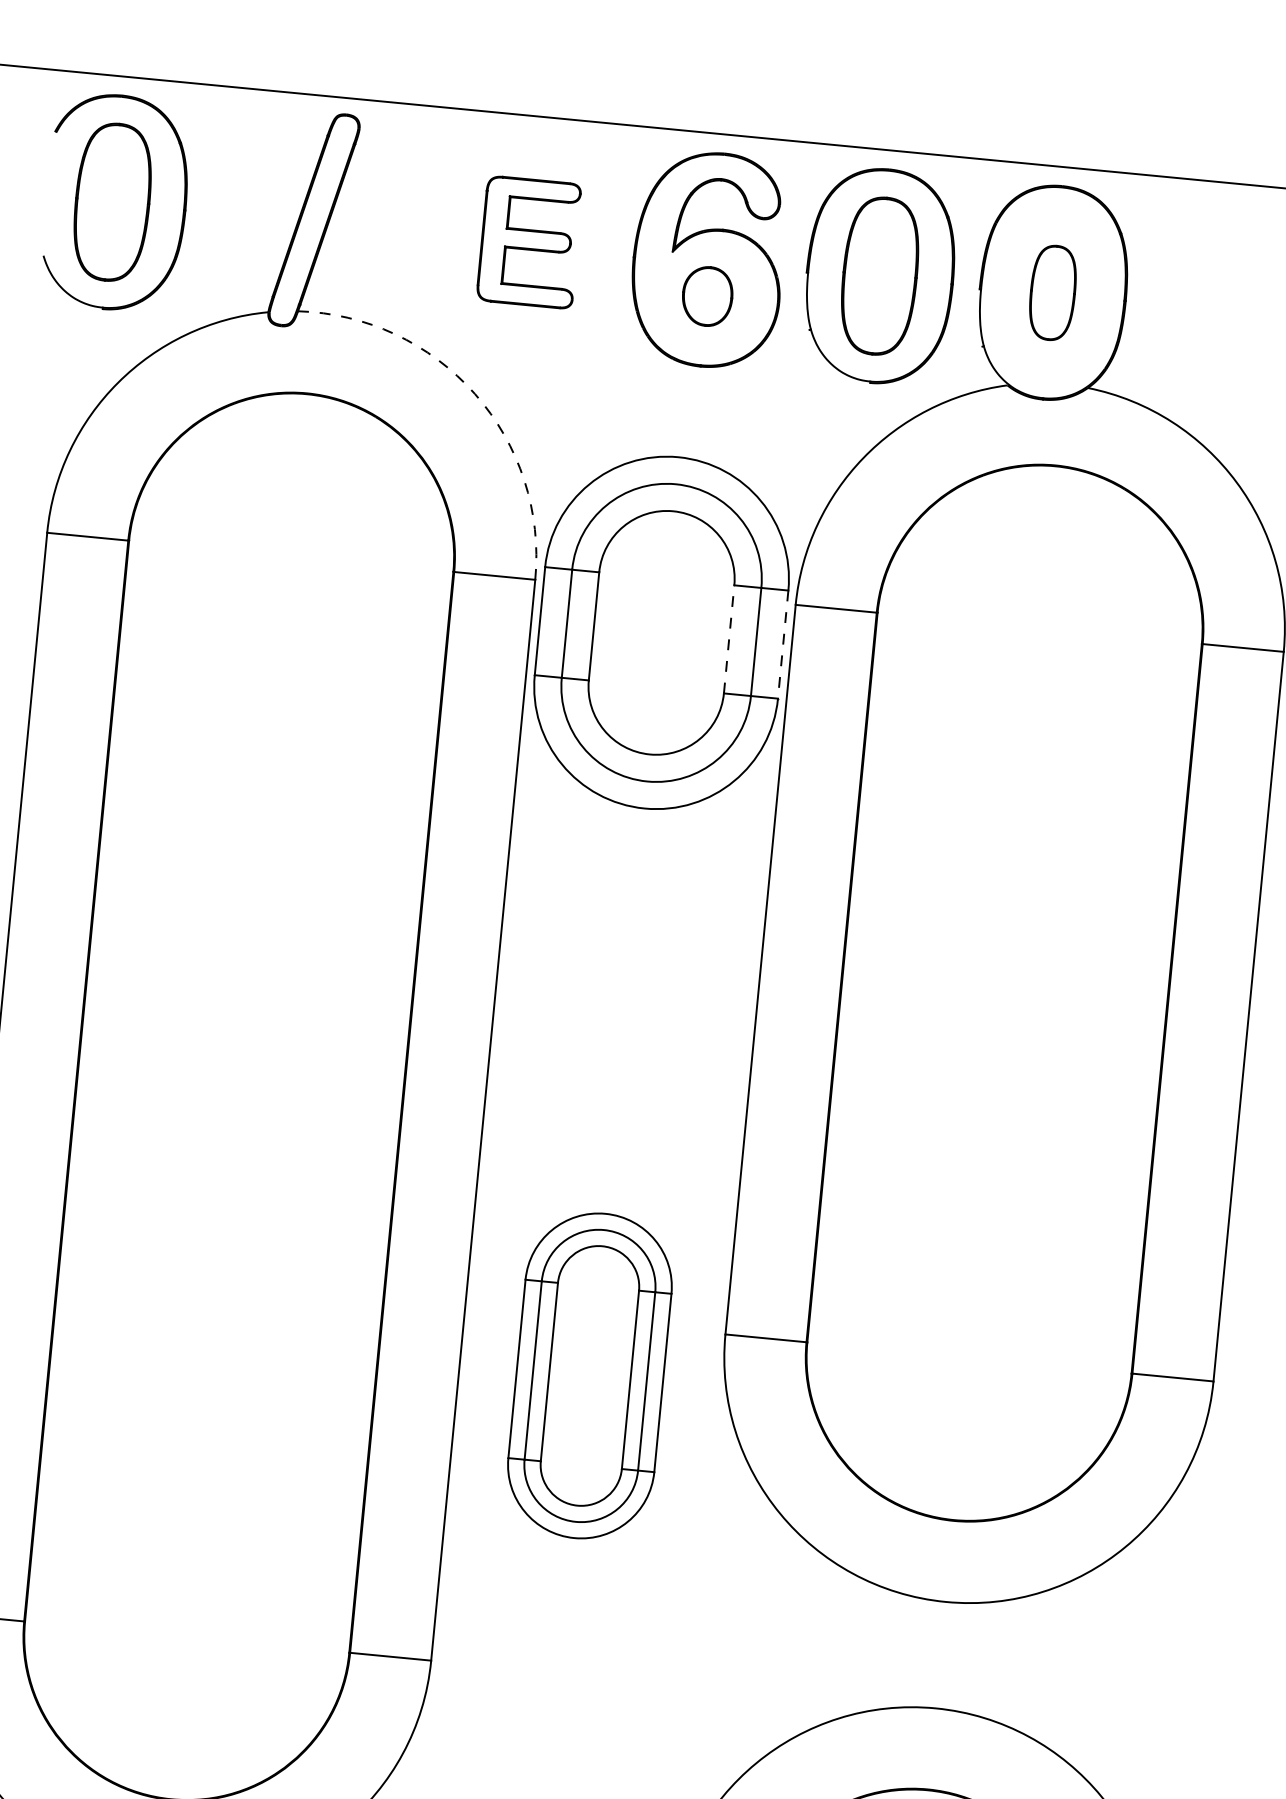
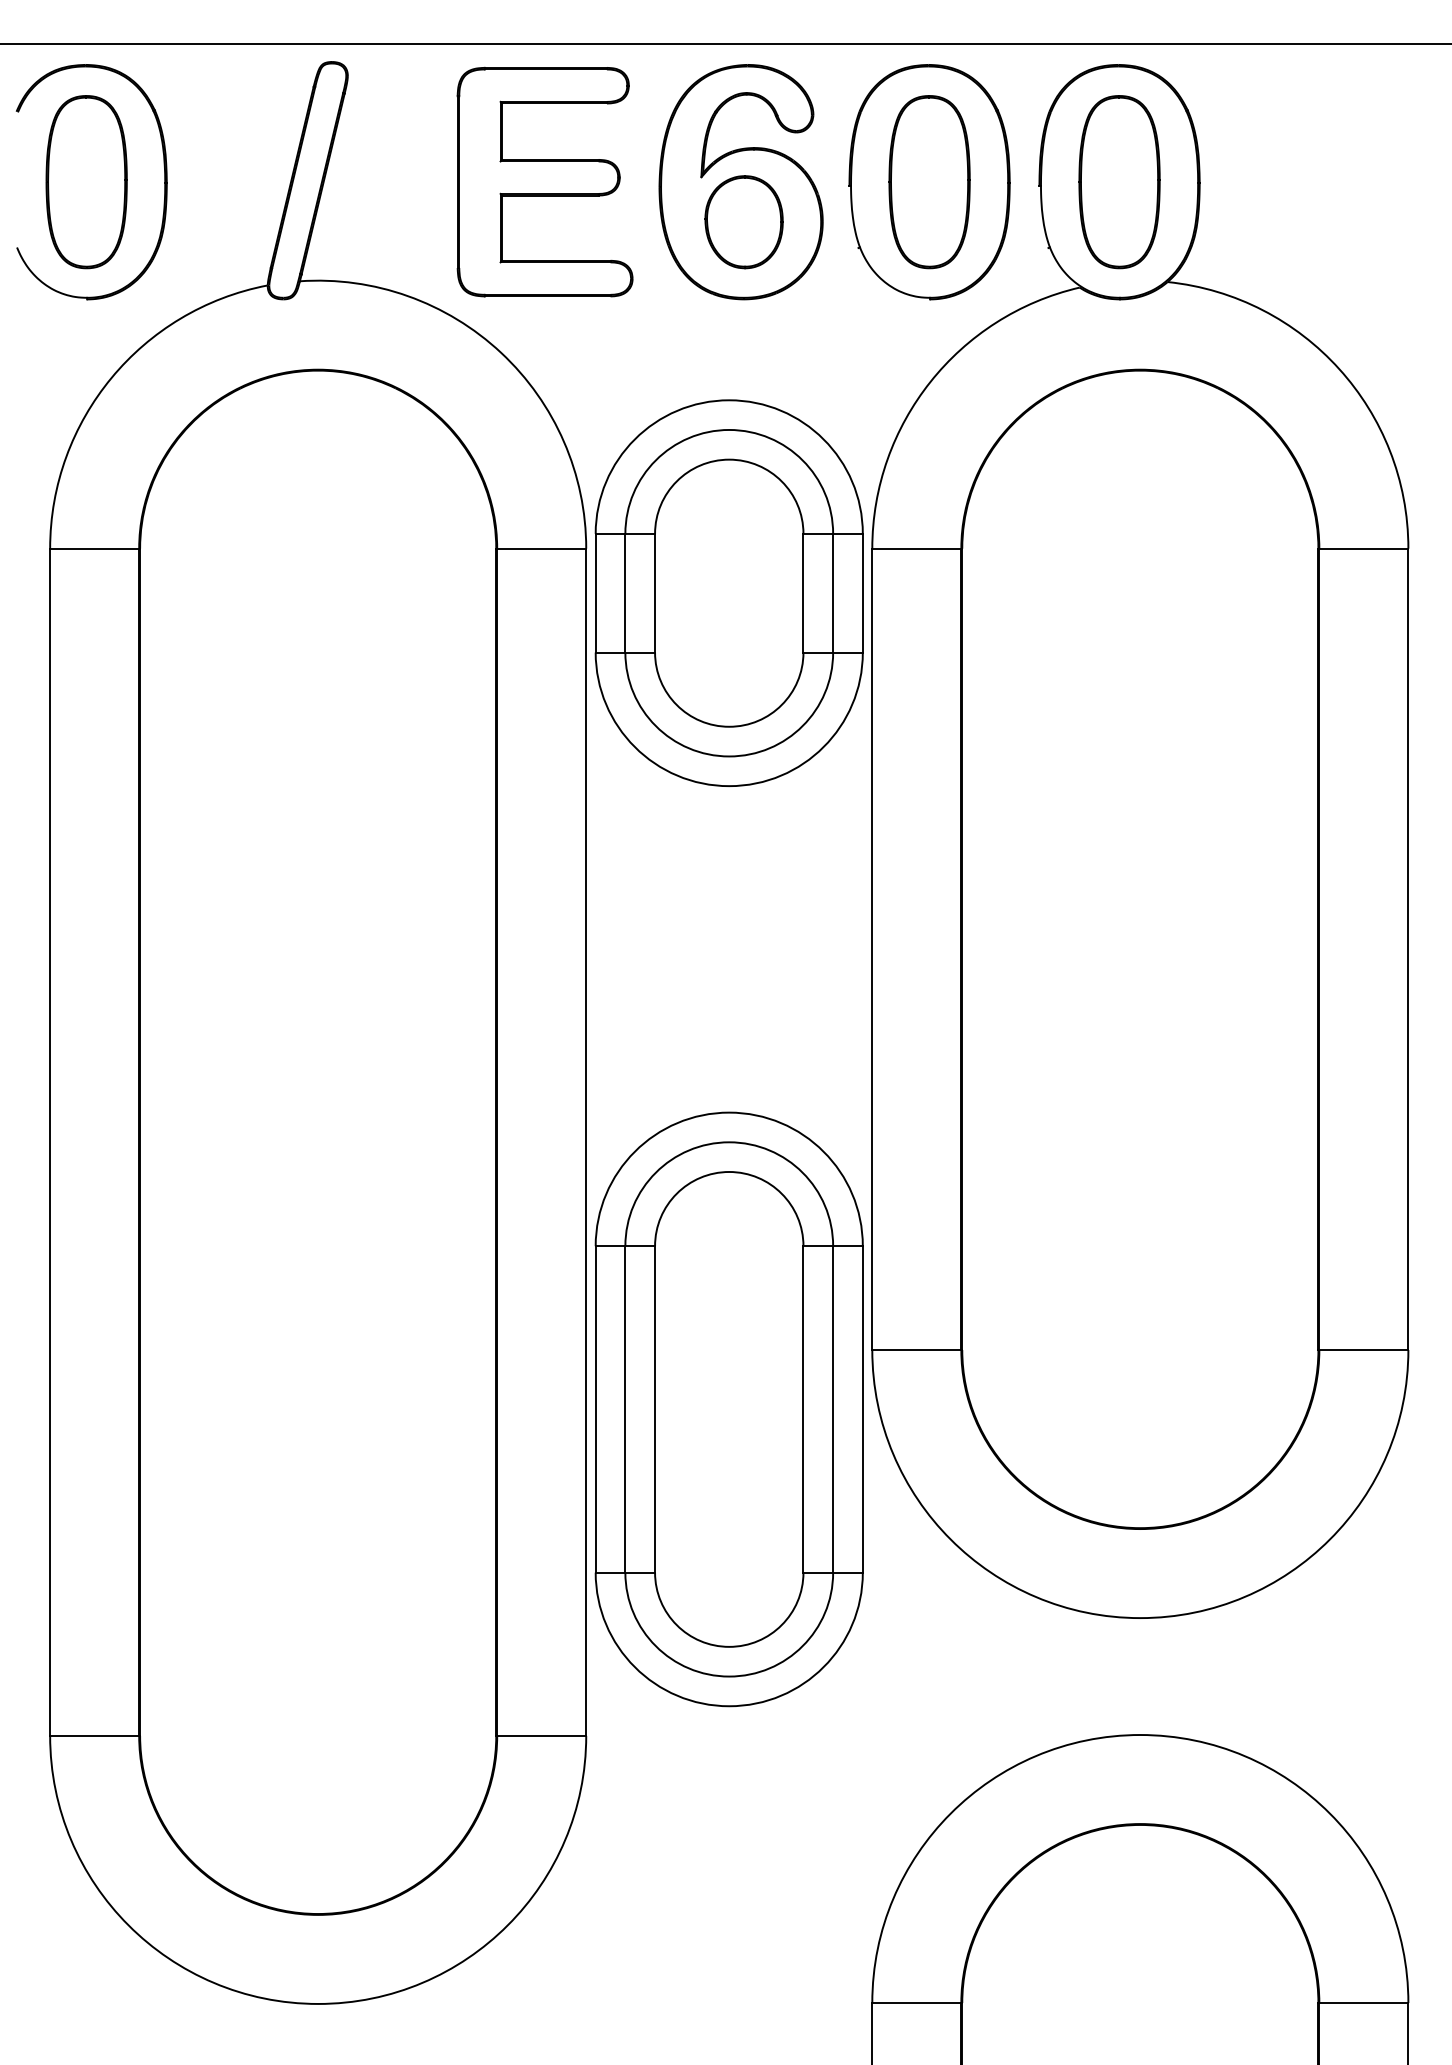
part: (529, 241) -> (544, 181), size x1.67
part: (1052, 293) -> (1119, 182), size x1.67
part: (707, 296) -> (743, 222), size x1.43
arc: (475, 393) -> (501, 352), dashed -> solid
line: (729, 638) -> (803, 592), dashed -> solid
line: (782, 644) -> (862, 593), dashed -> solid
part: (589, 1375) -> (728, 1409), size x1.67

